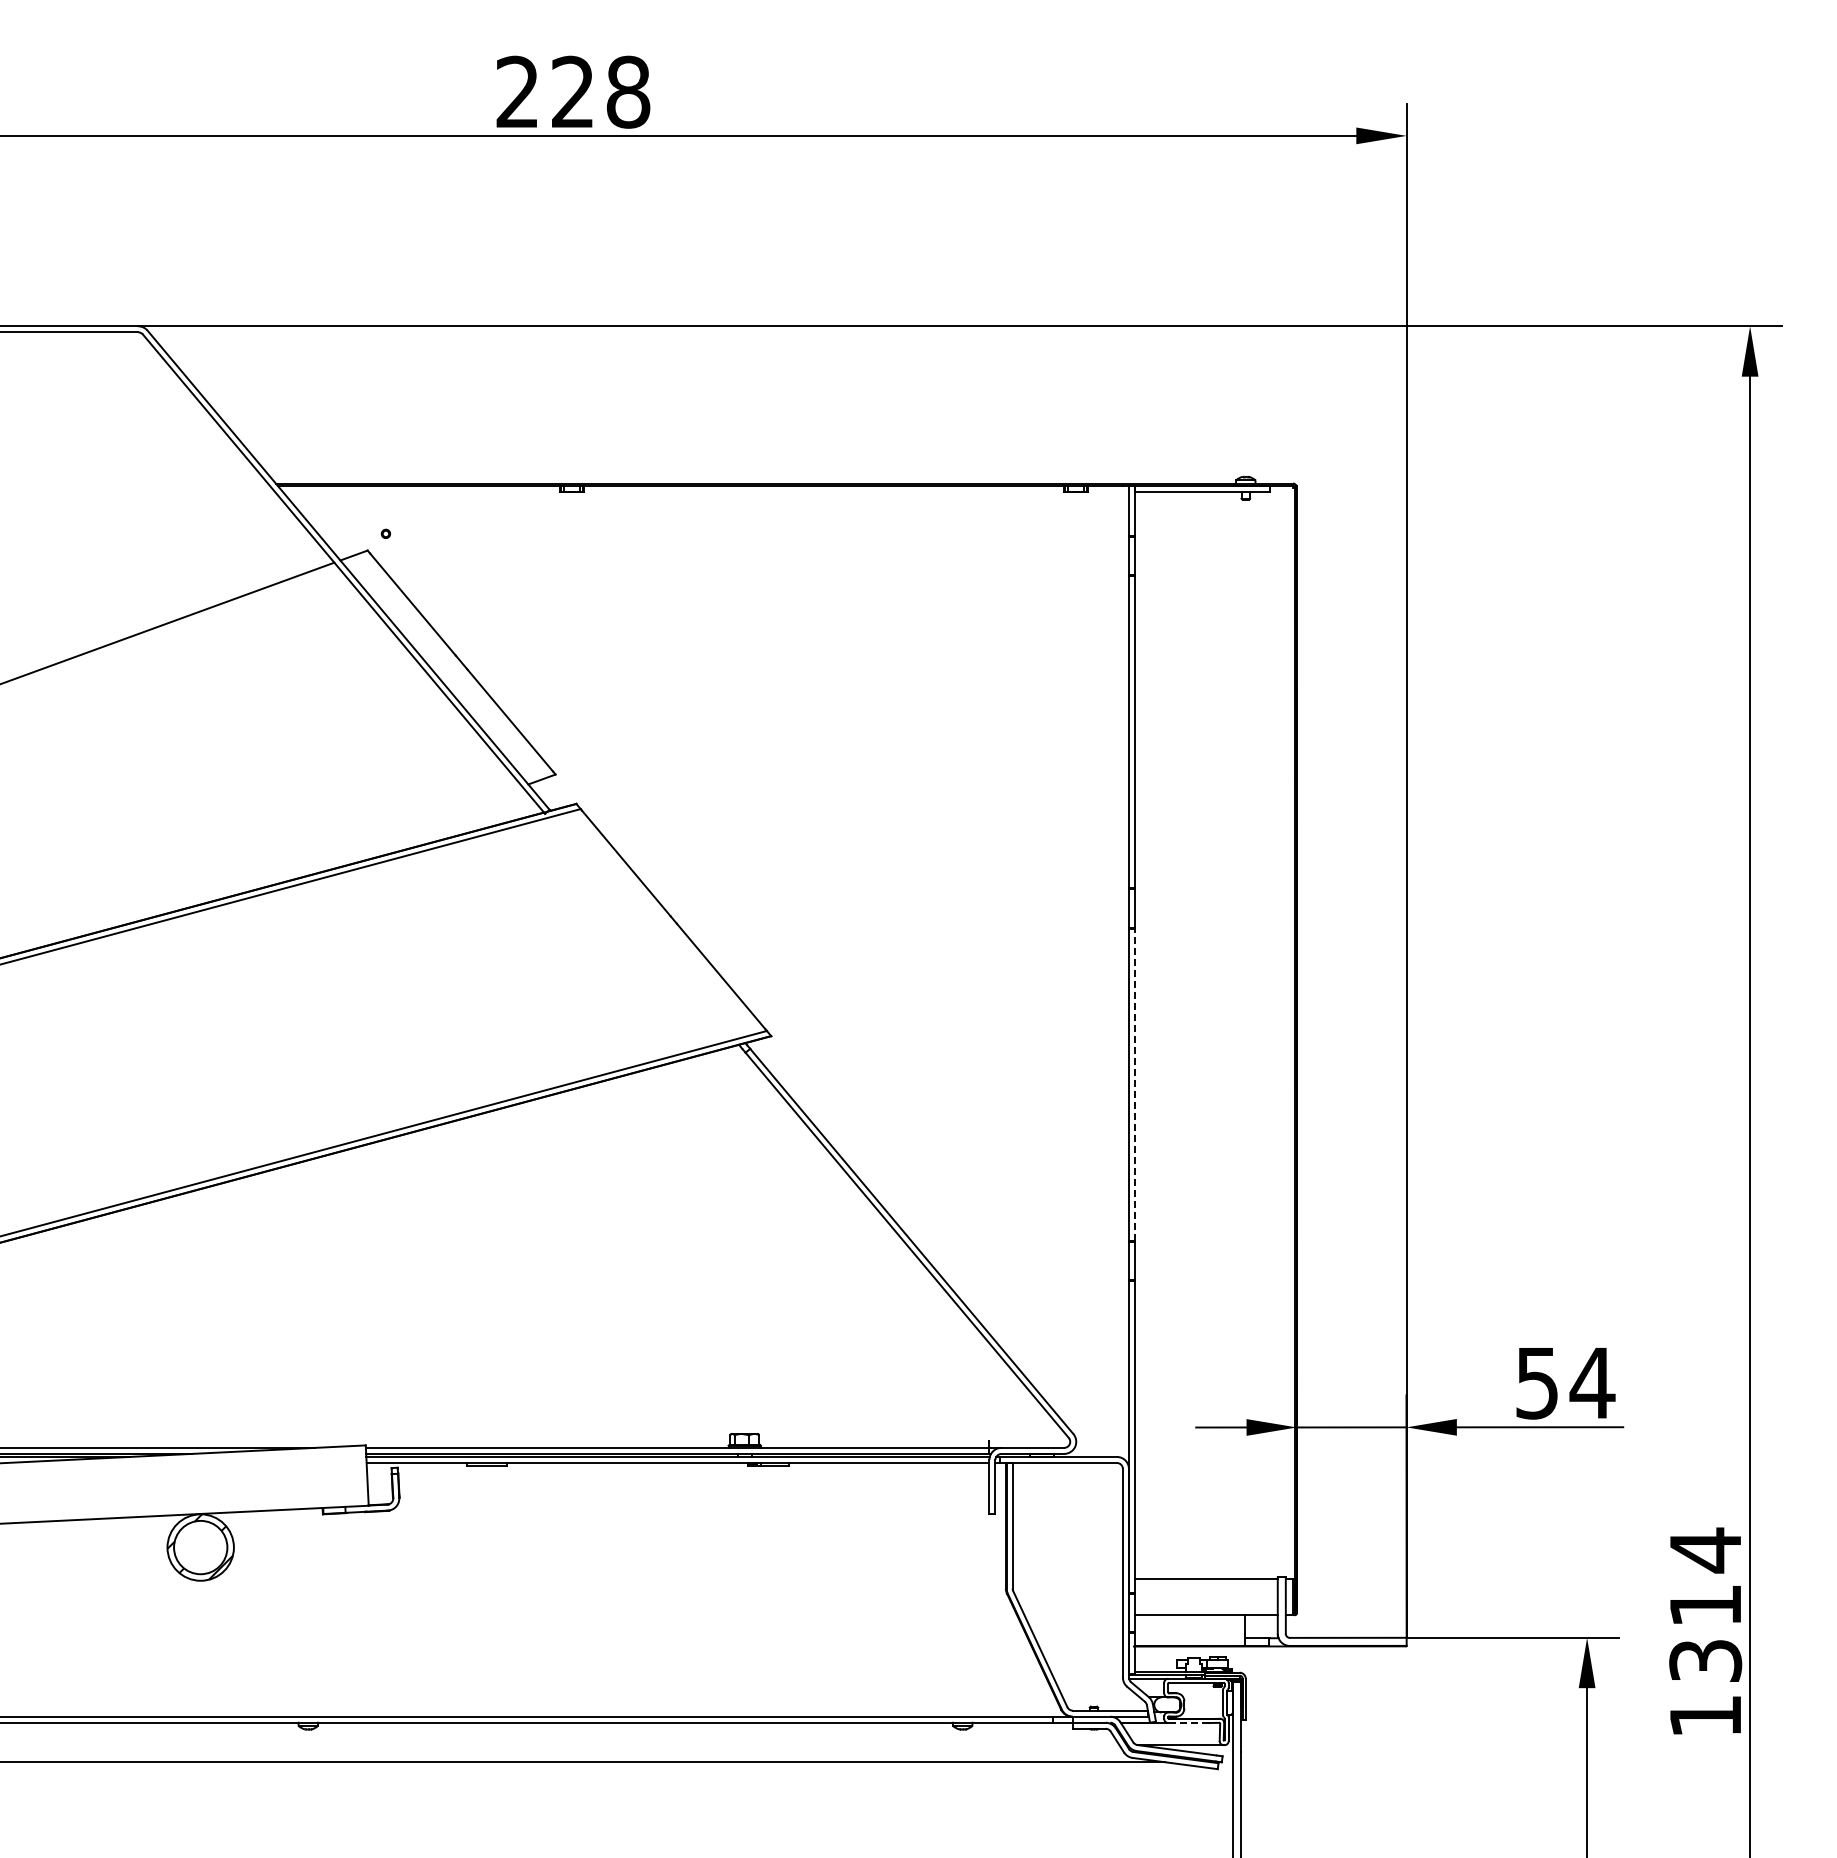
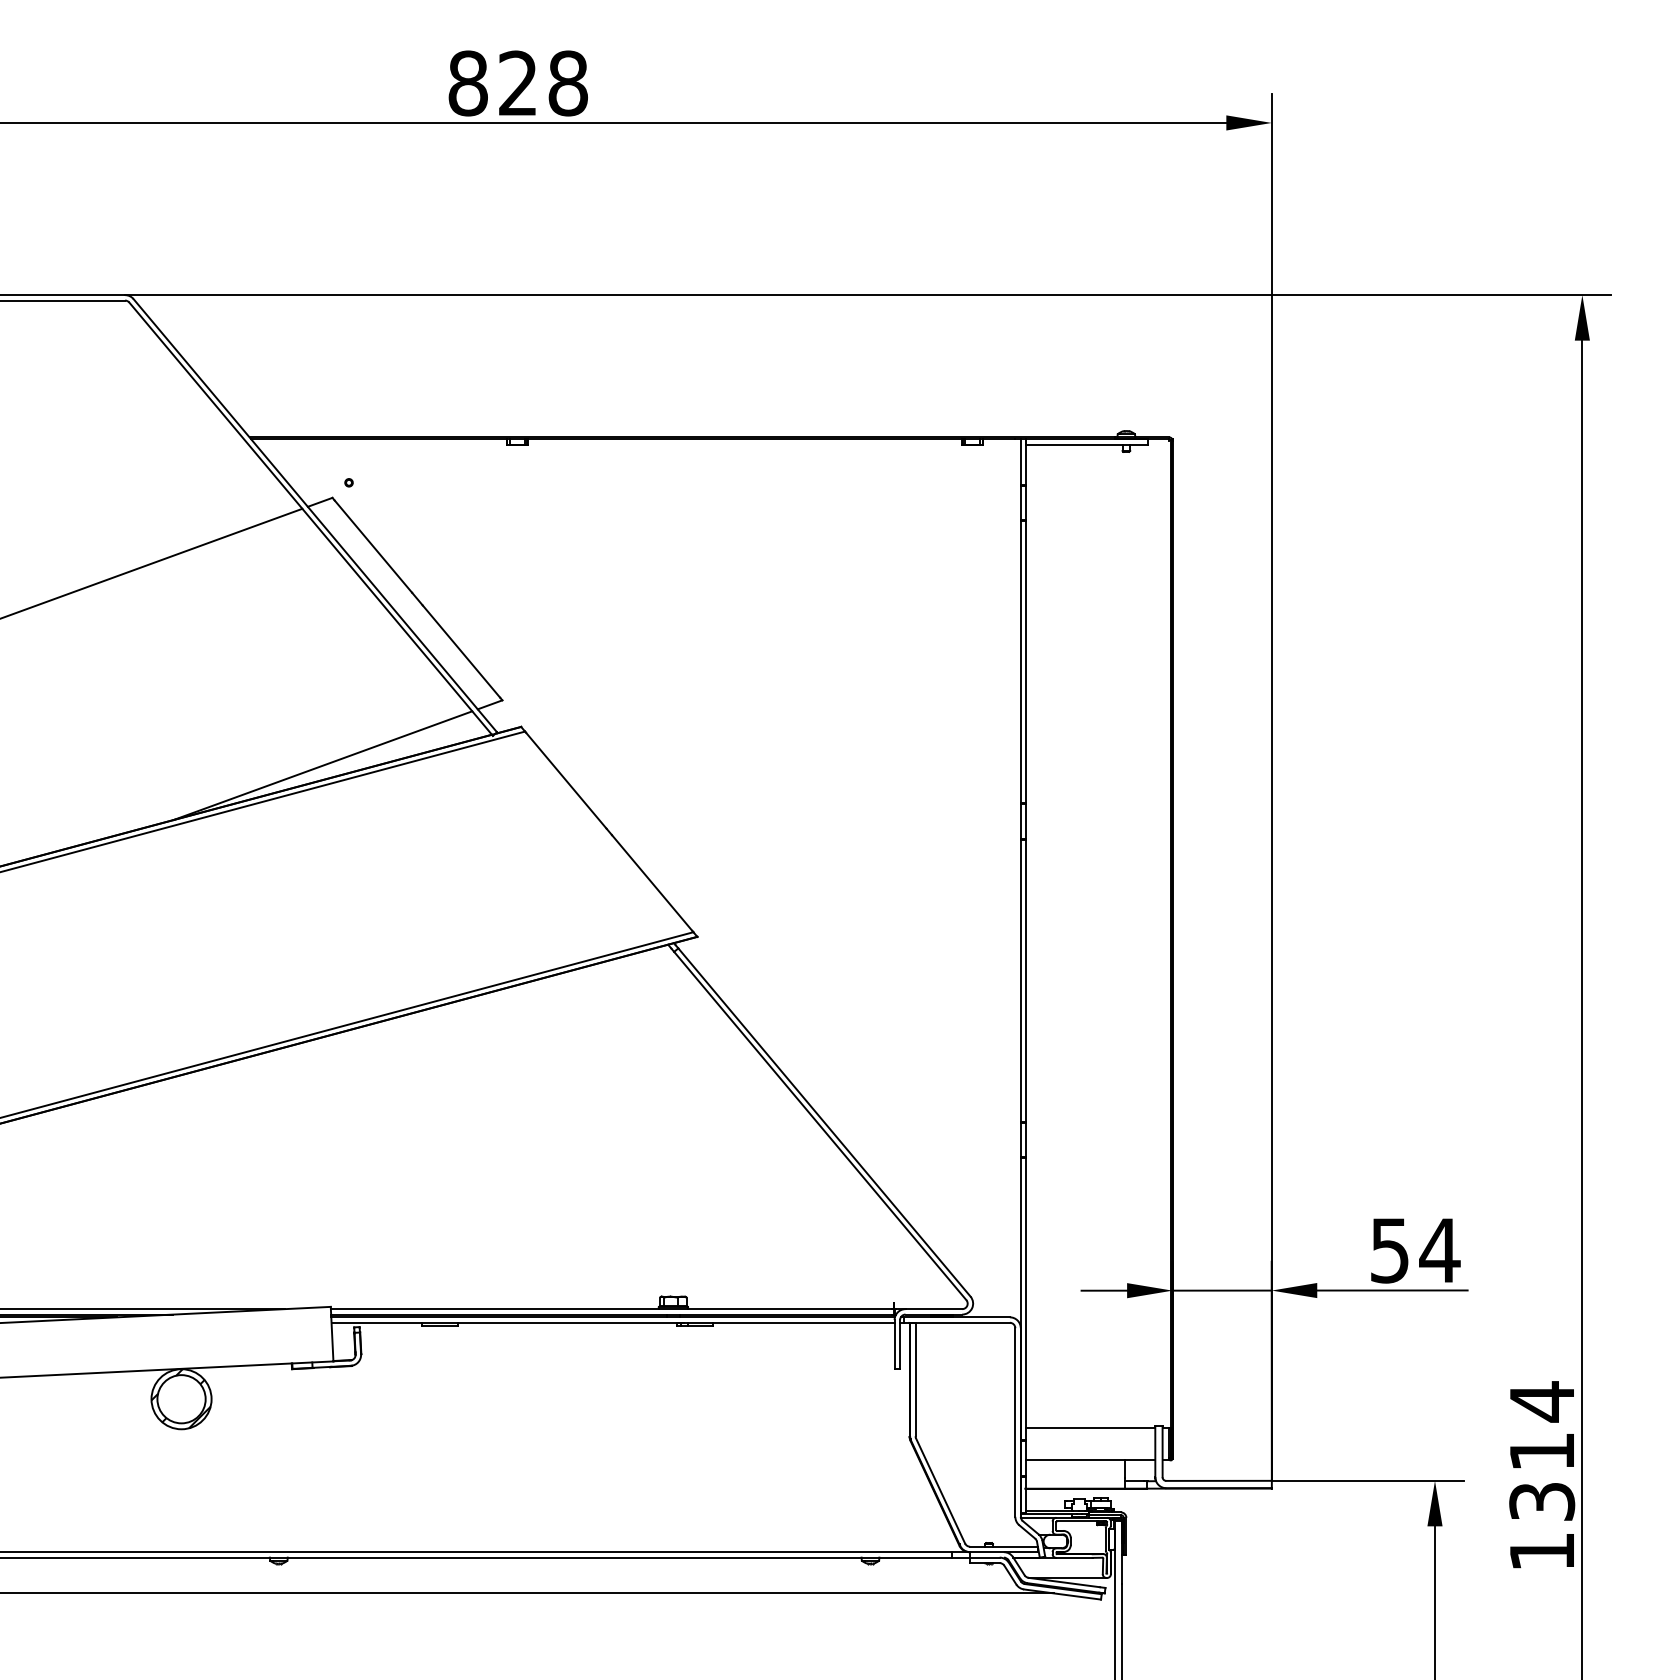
text: (517, 91) -> (467, 82), 228 -> 828
line: (356, 846) -> (322, 765), added
line: (1135, 1084) -> (1026, 980), dashed -> solid
line: (1187, 1723) -> (1073, 1558), dashed -> solid

